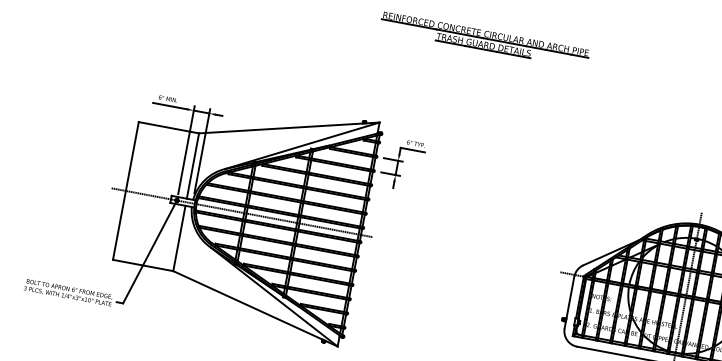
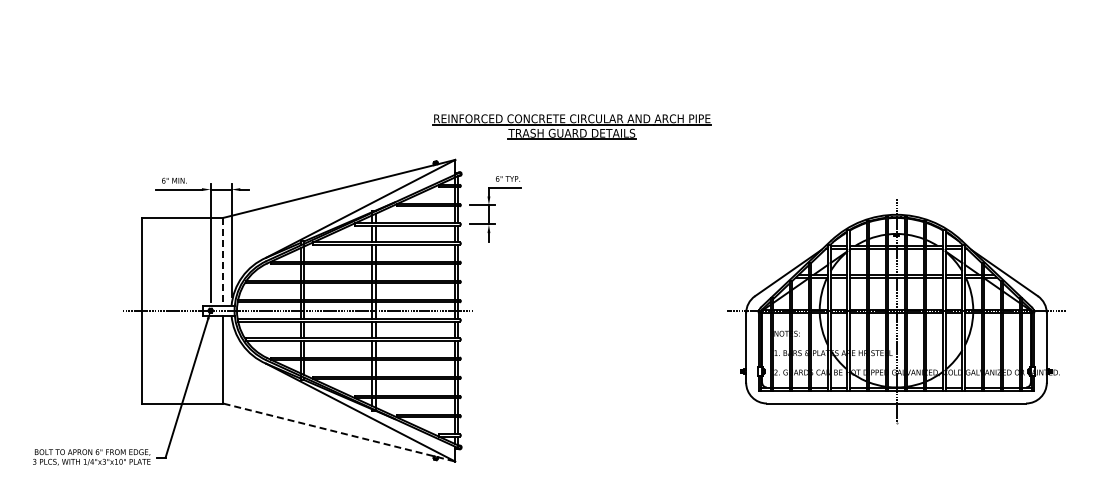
part: (484, 39) -> (571, 126), moved
line: (193, 165) -> (223, 261), solid -> dashed
line: (255, 308) -> (339, 432), solid -> dashed

